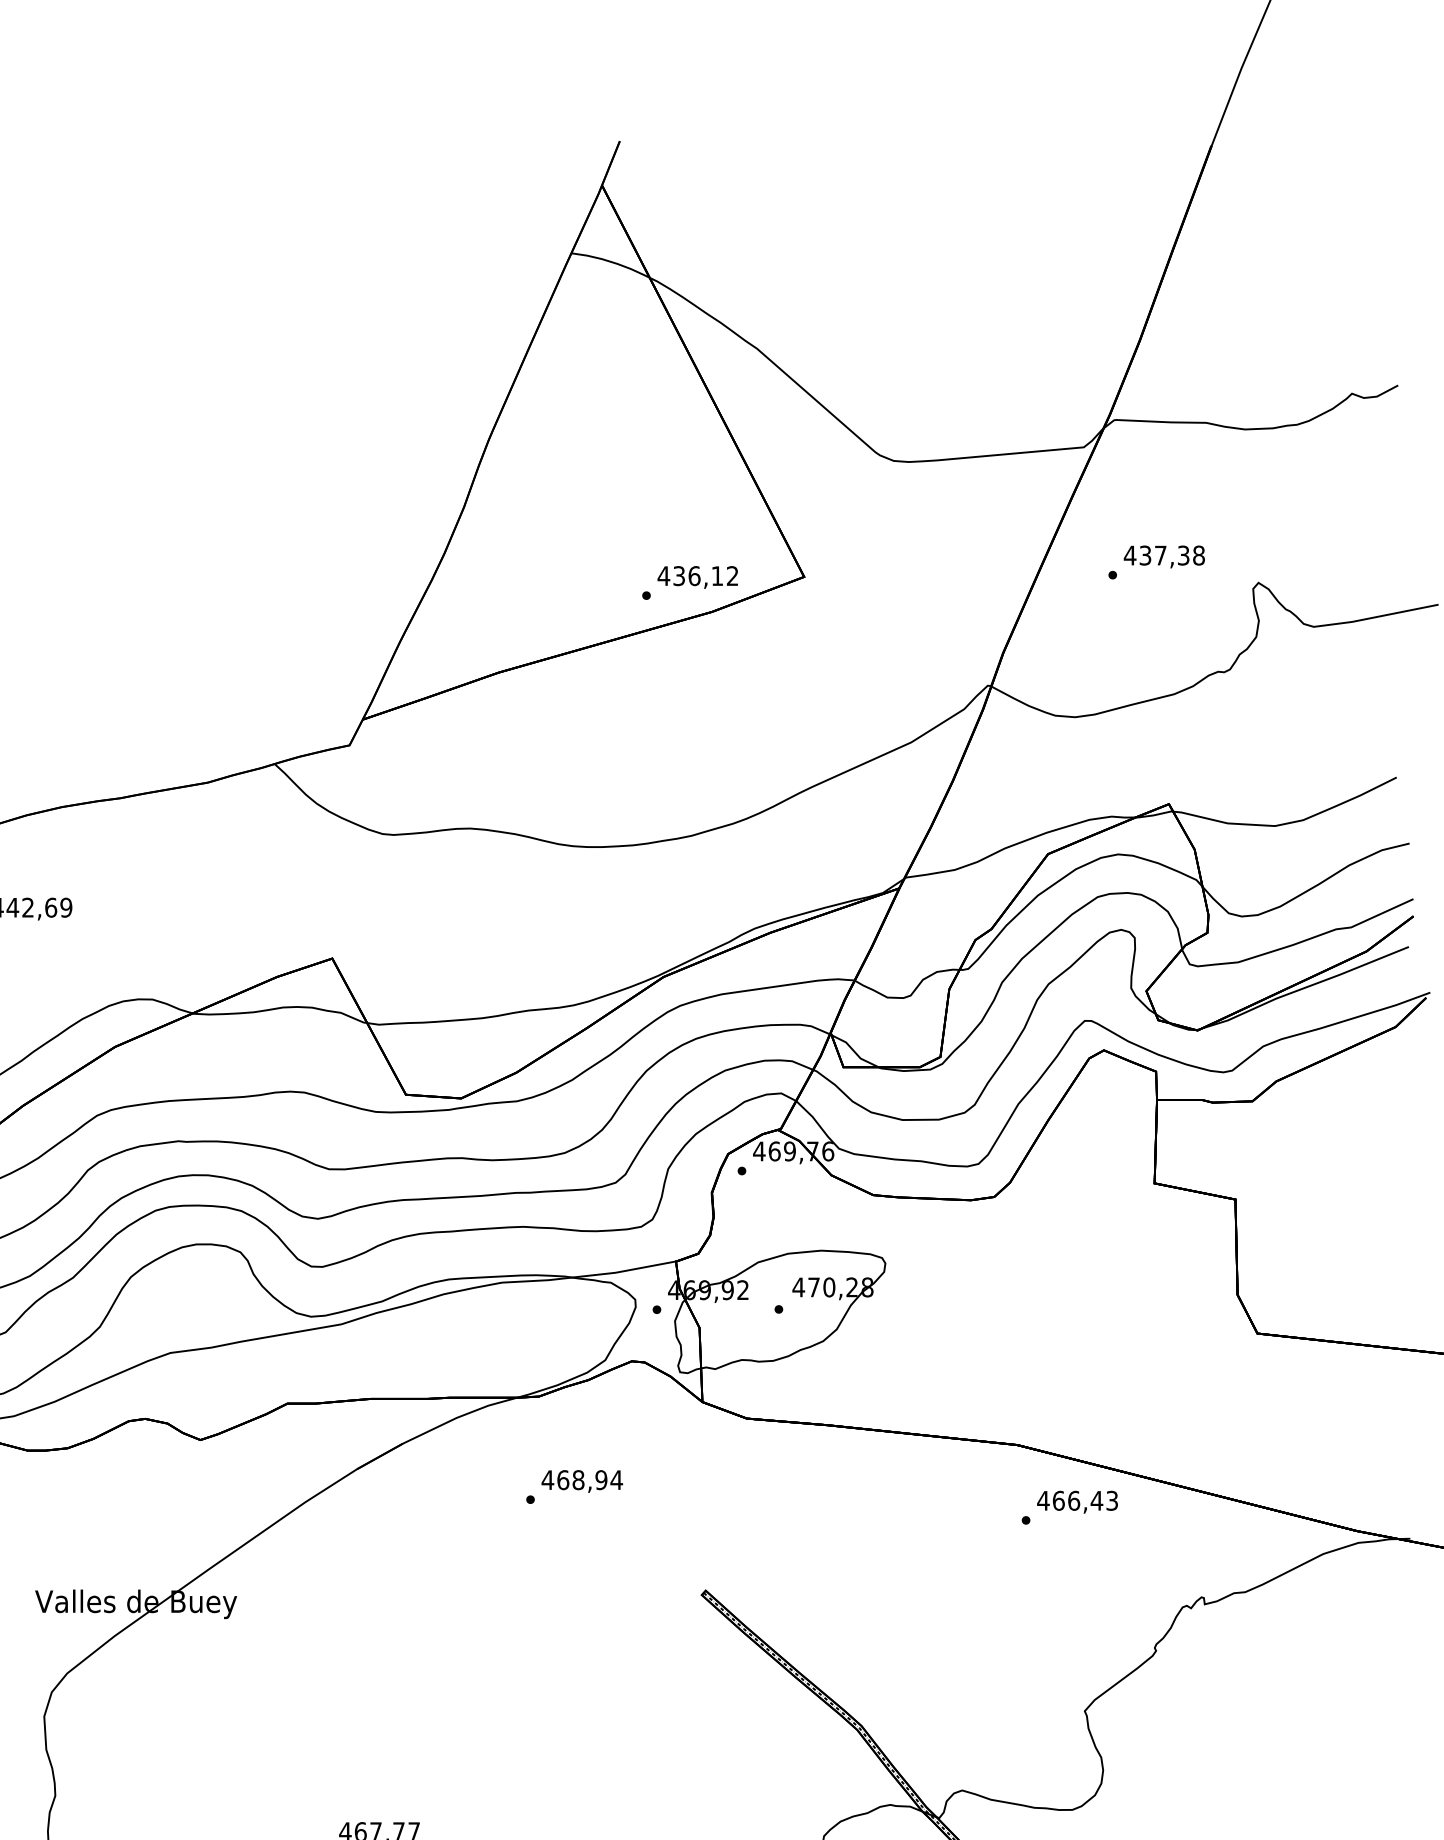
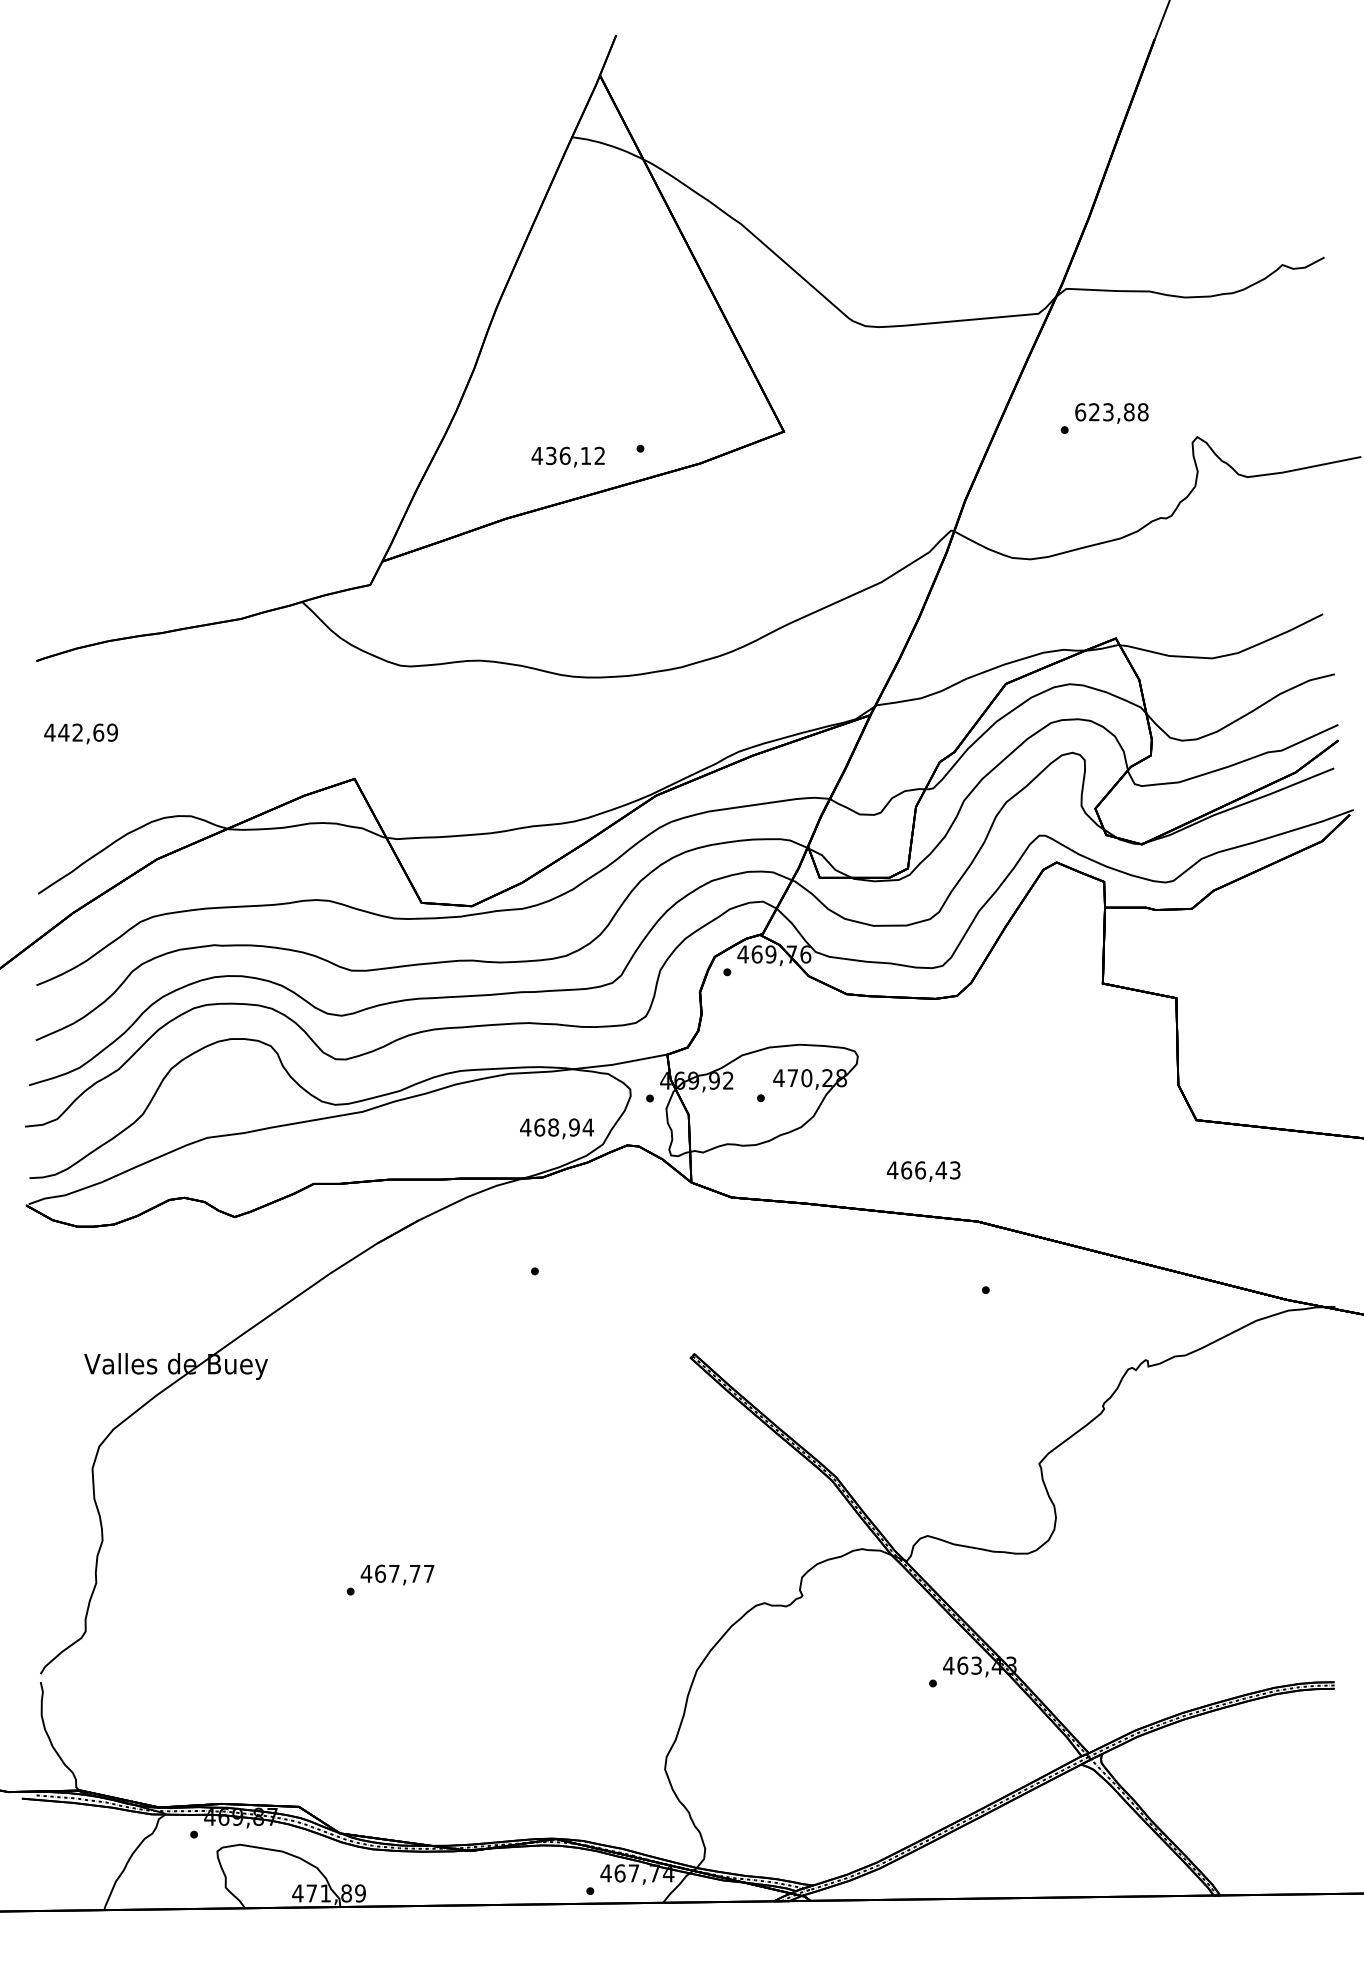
text: (1156, 555) -> (1104, 412), 437,38 -> 623,88
text: (697, 576) -> (567, 456), moved
text: (582, 1481) -> (557, 1128), moved
text: (1077, 1502) -> (923, 1171), moved

